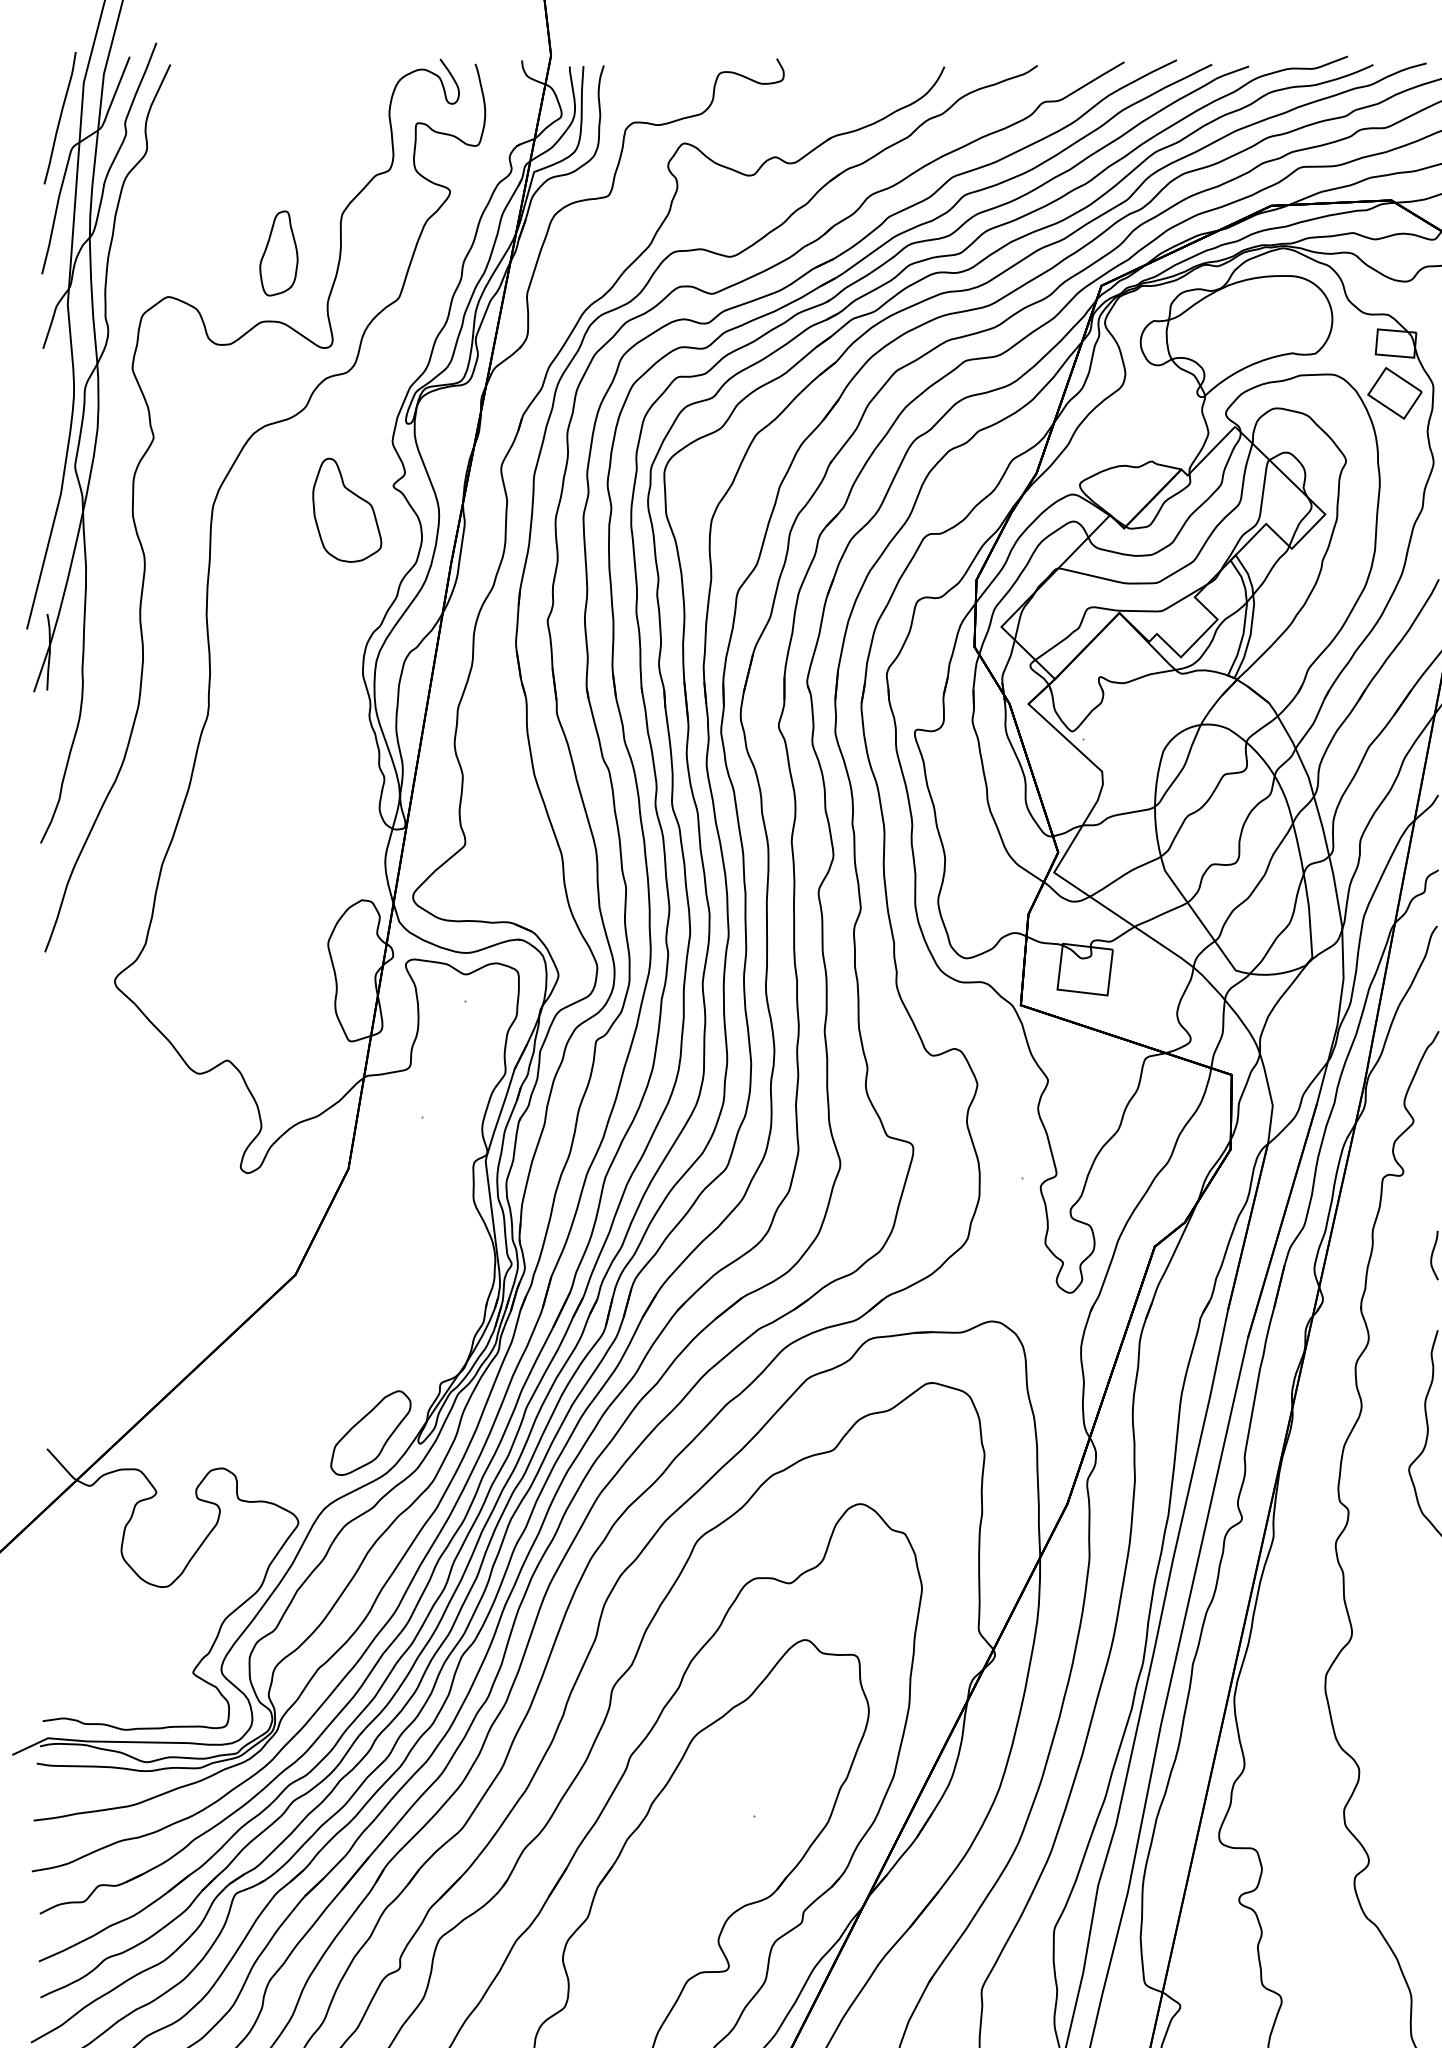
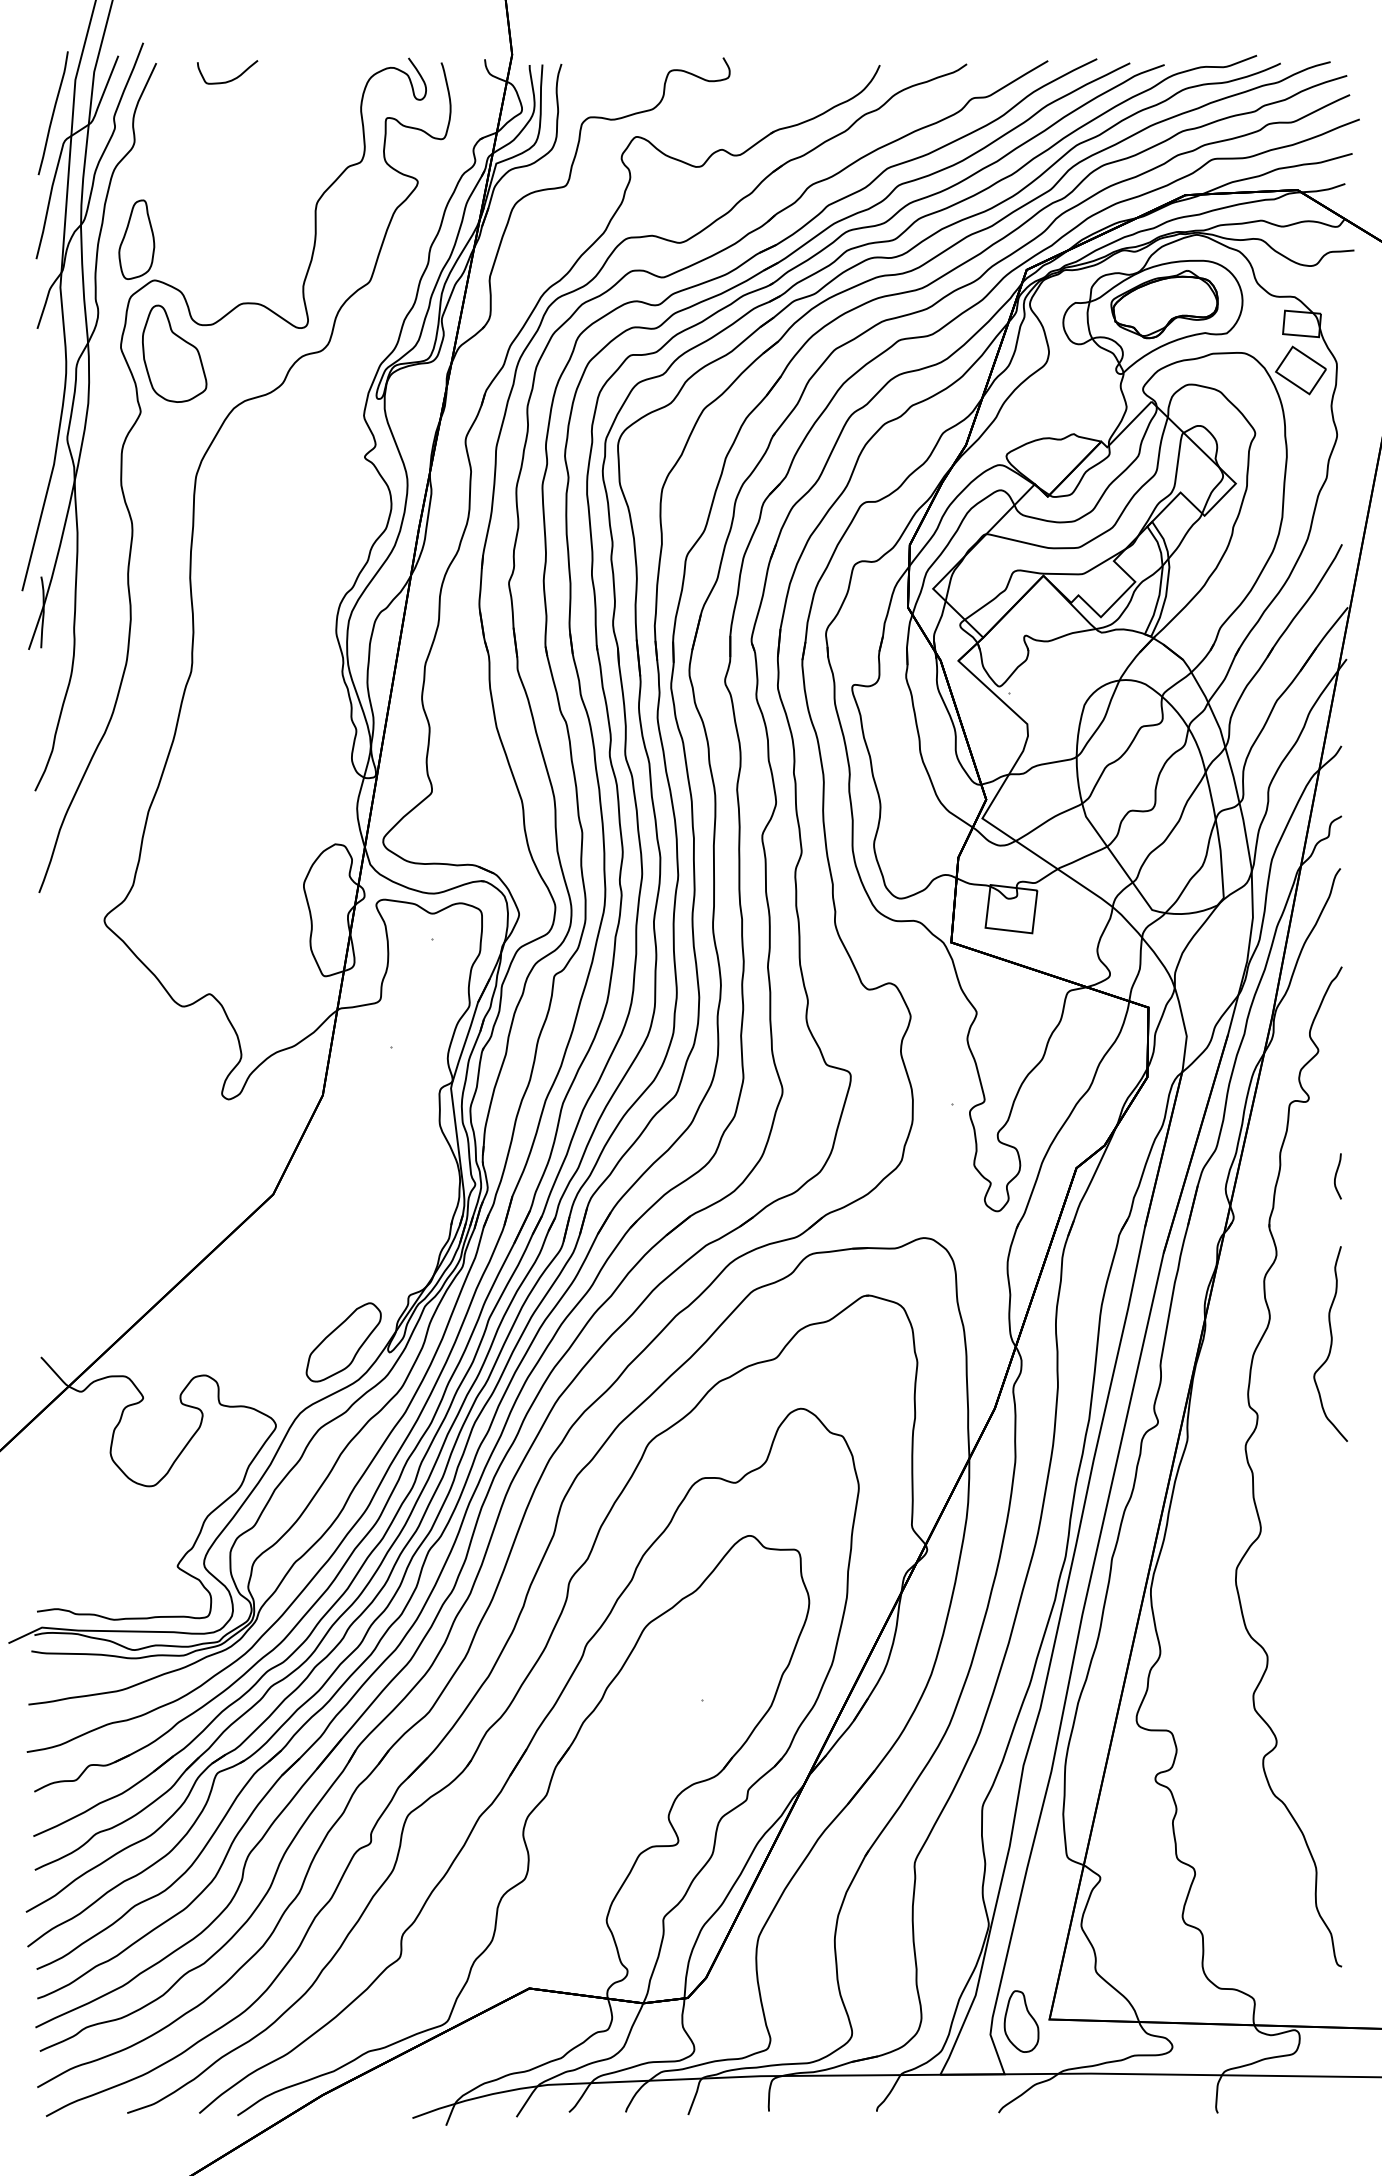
curve: (250, 82) -> (231, 79), added
part: (278, 253) -> (136, 239), moved
part: (1248, 322) -> (1164, 304), added
part: (347, 509) -> (174, 353), moved

